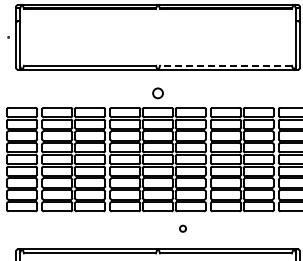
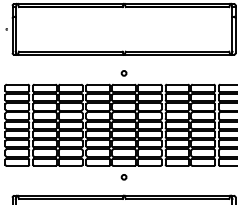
line: (226, 65) -> (177, 51), dashed -> solid
circle: (157, 93) -> (123, 73), size x0.62
circle: (182, 228) -> (123, 177), moved

